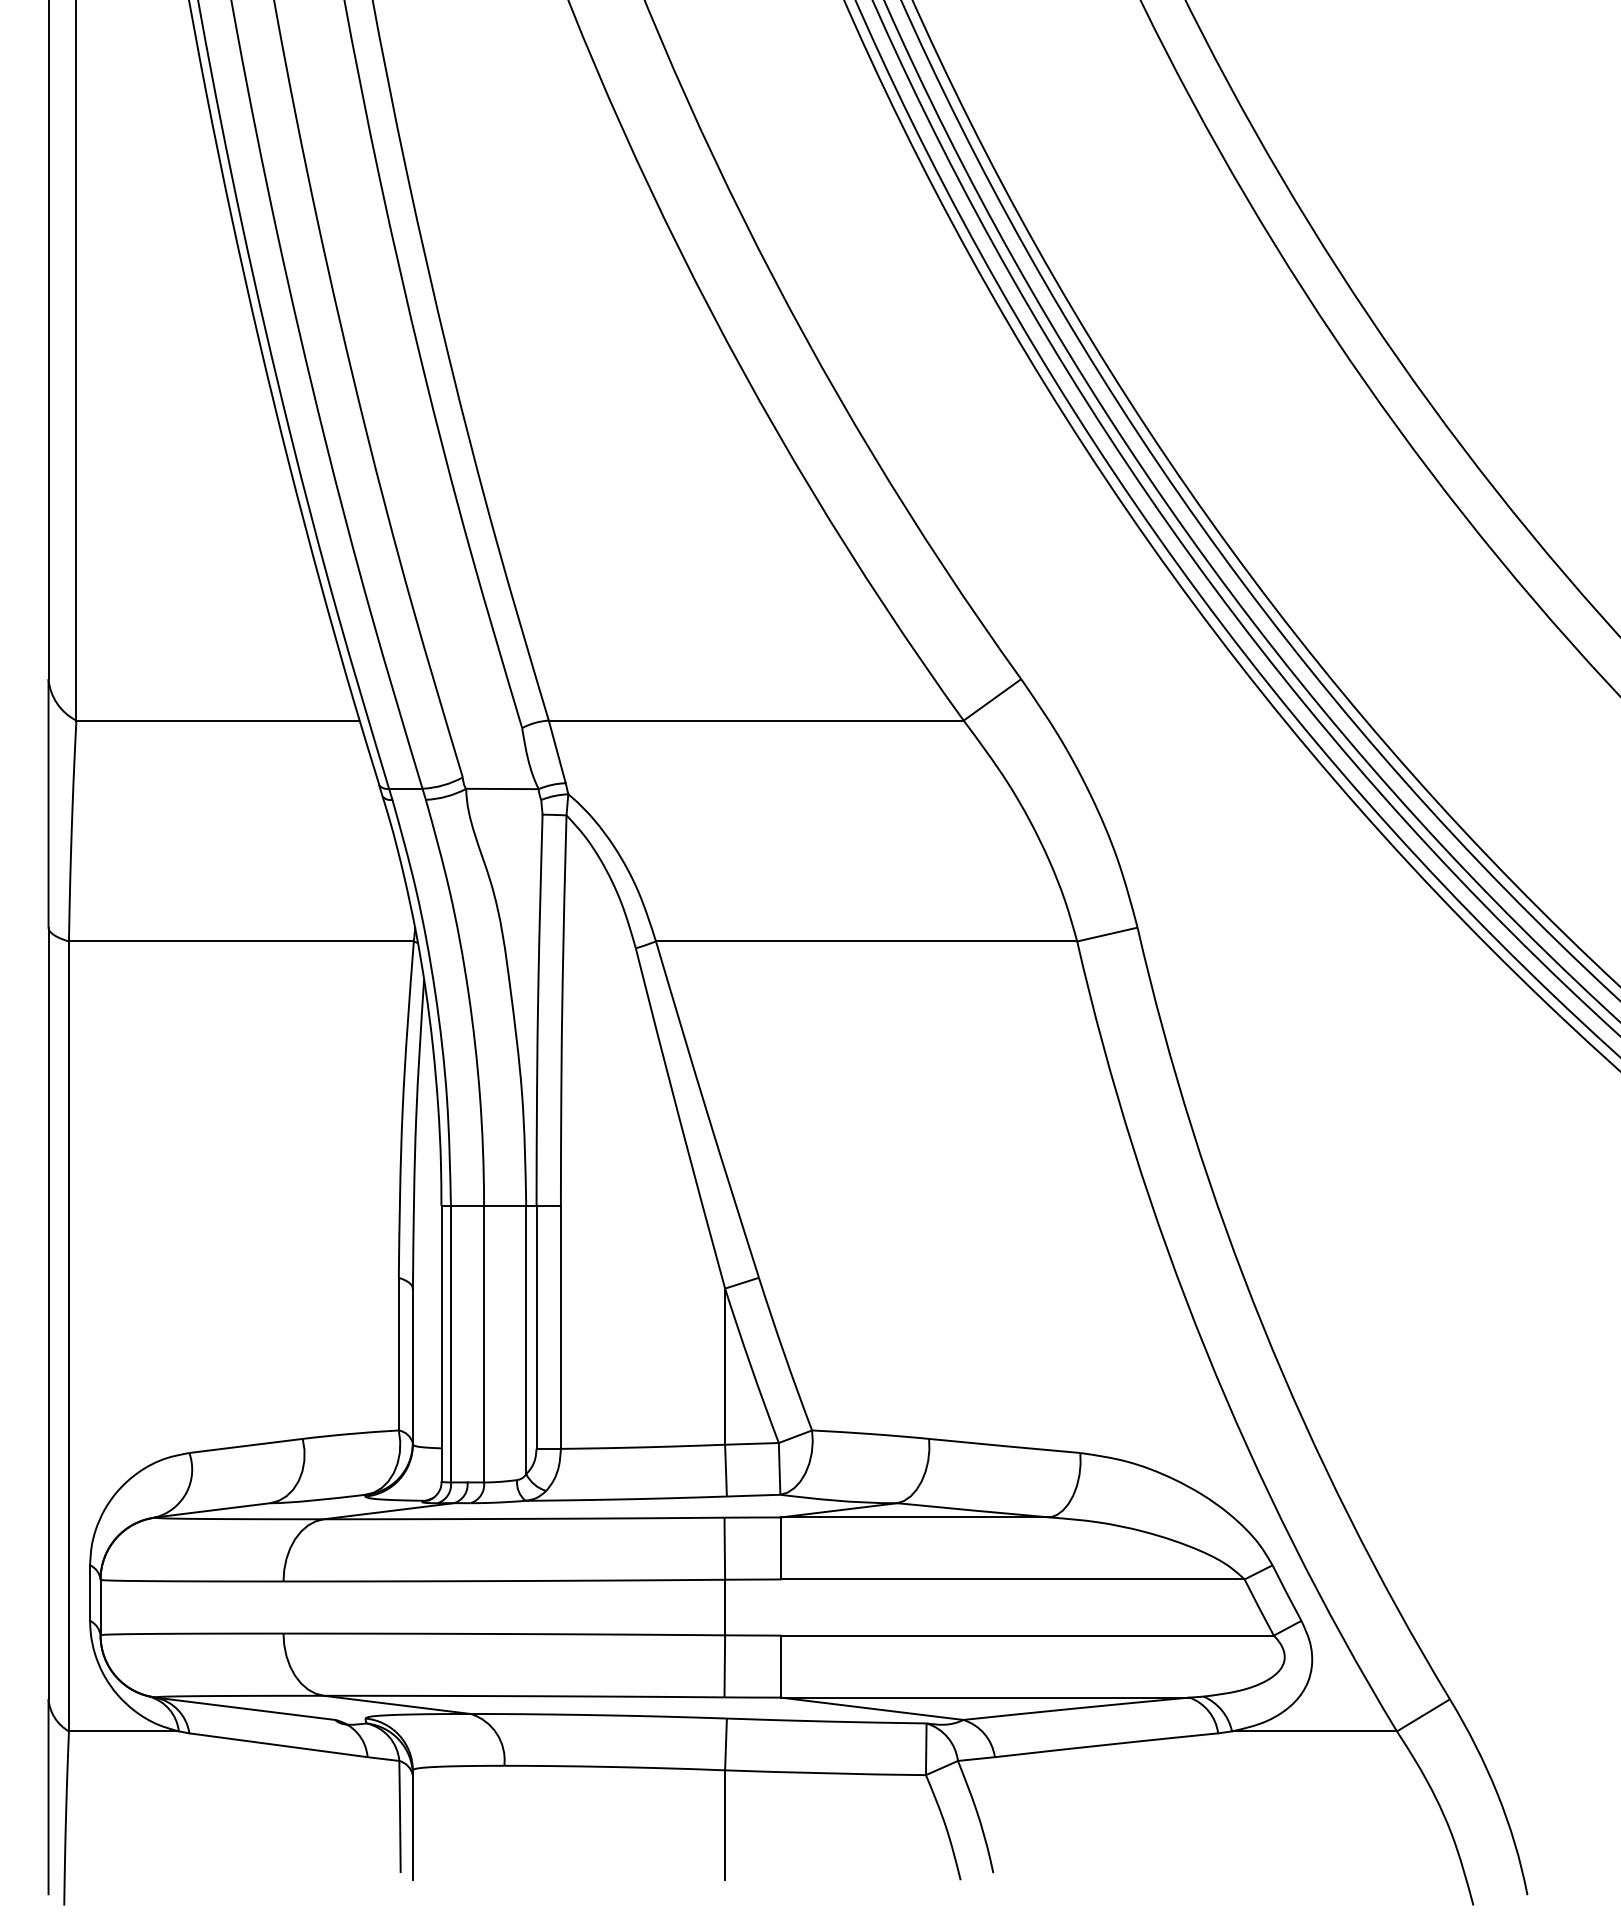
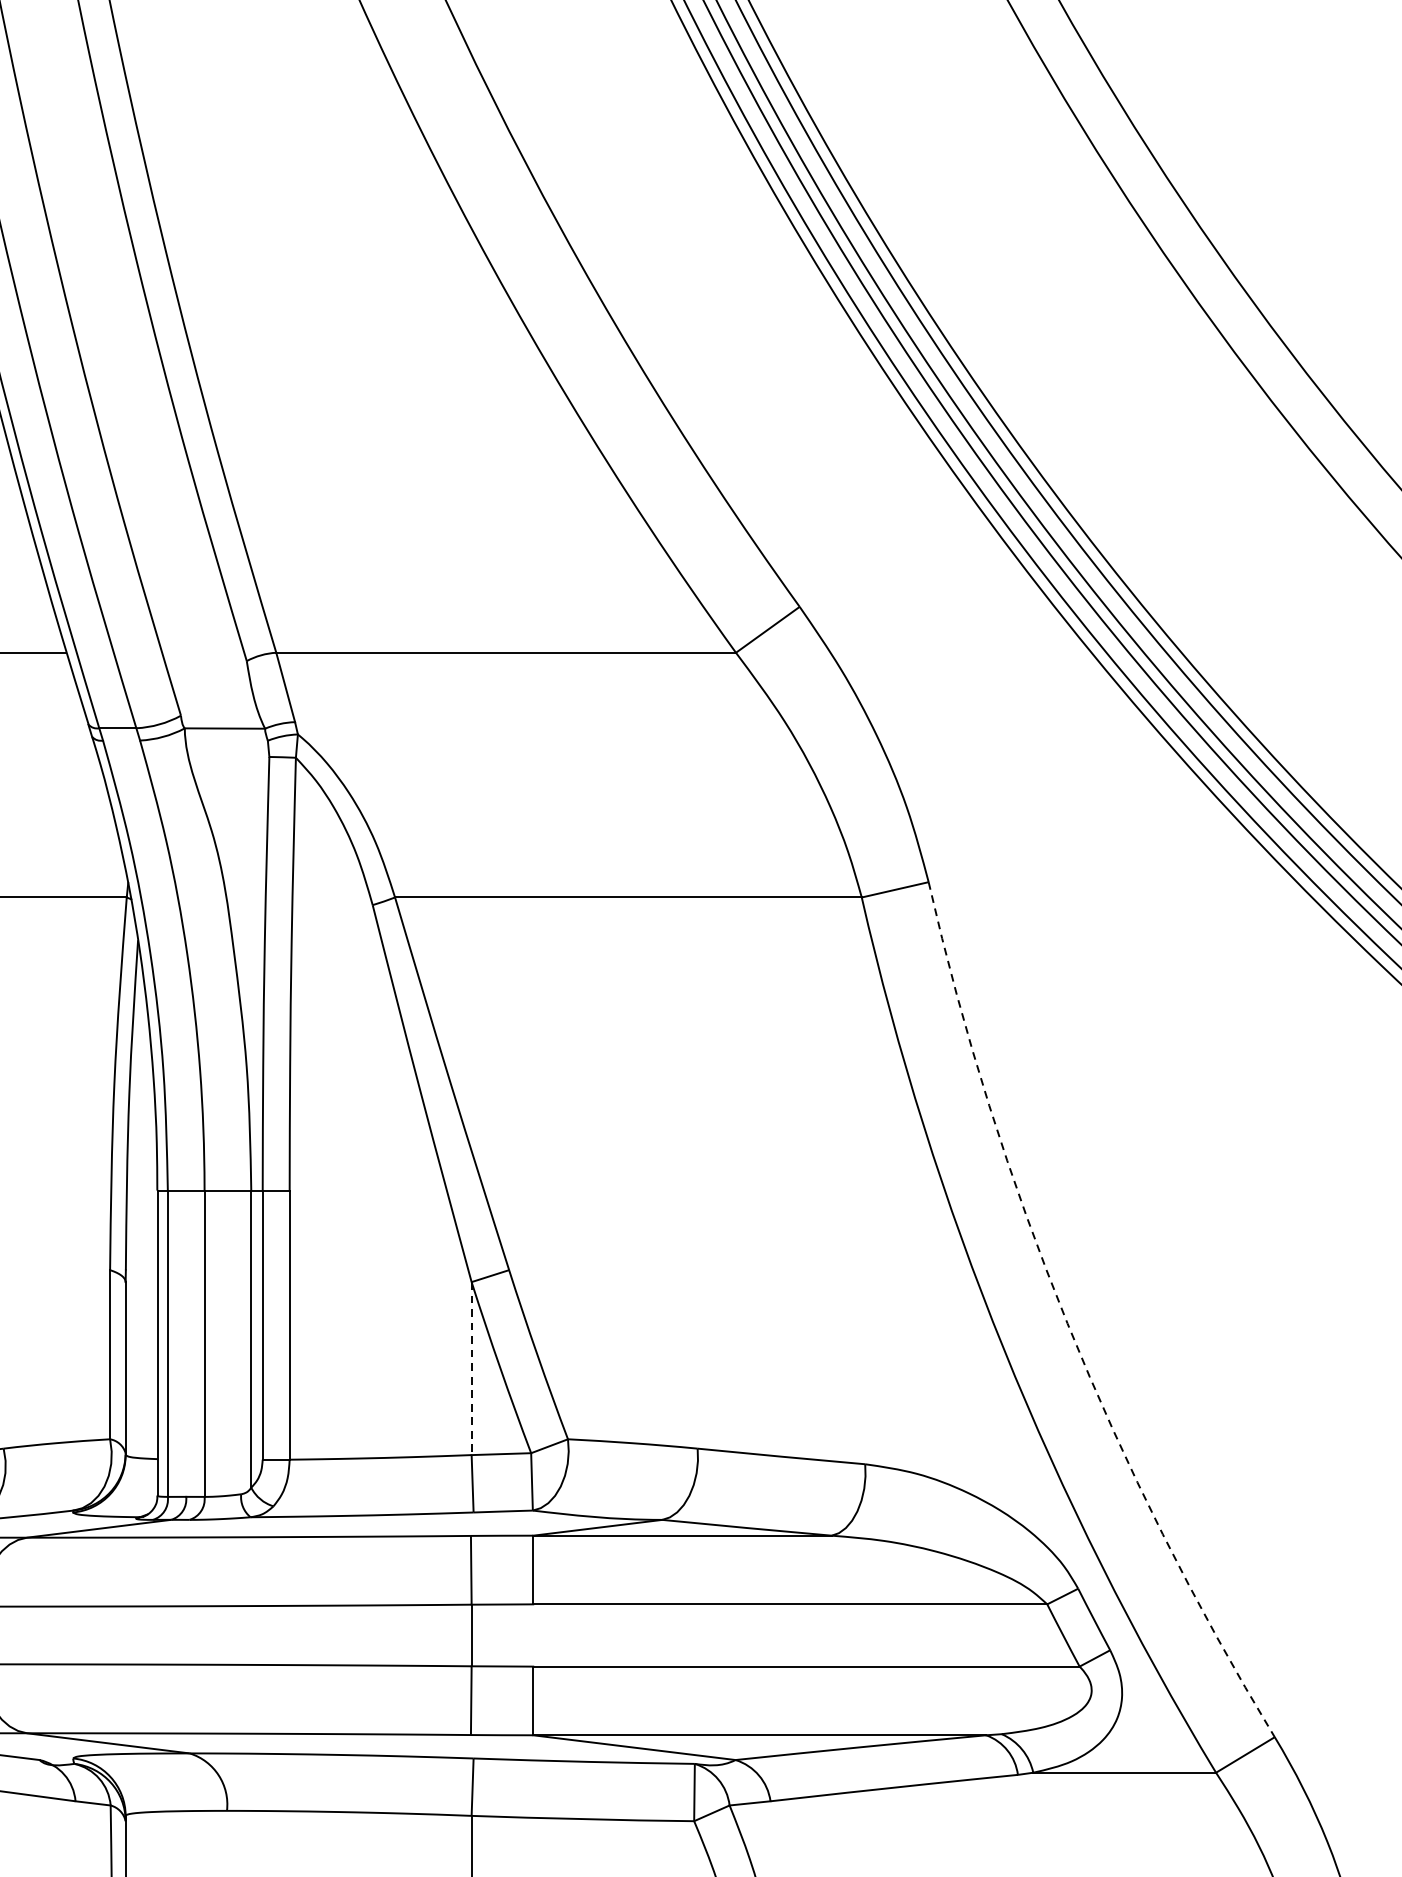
arc: (1262, 1325) -> (1067, 1322), solid -> dashed
line: (725, 1367) -> (472, 1369), solid -> dashed

